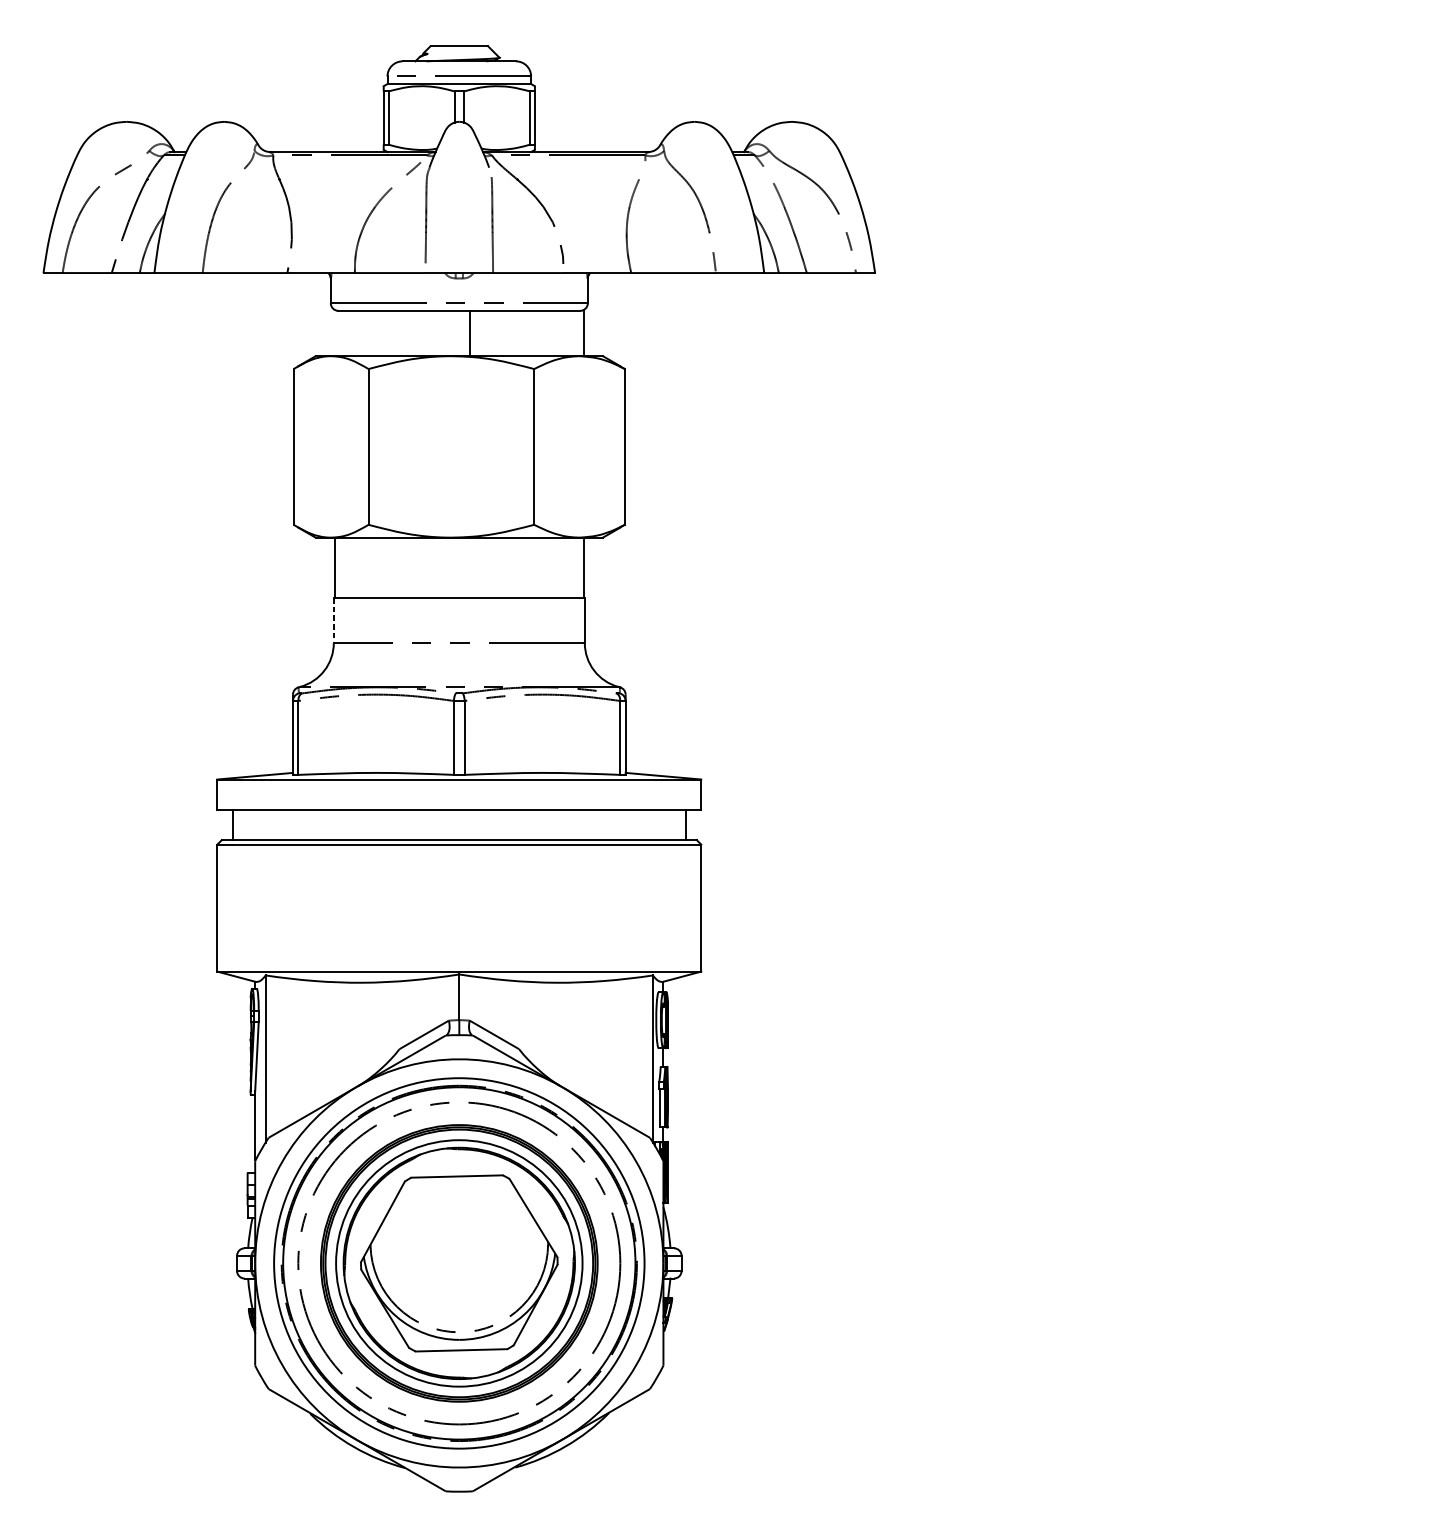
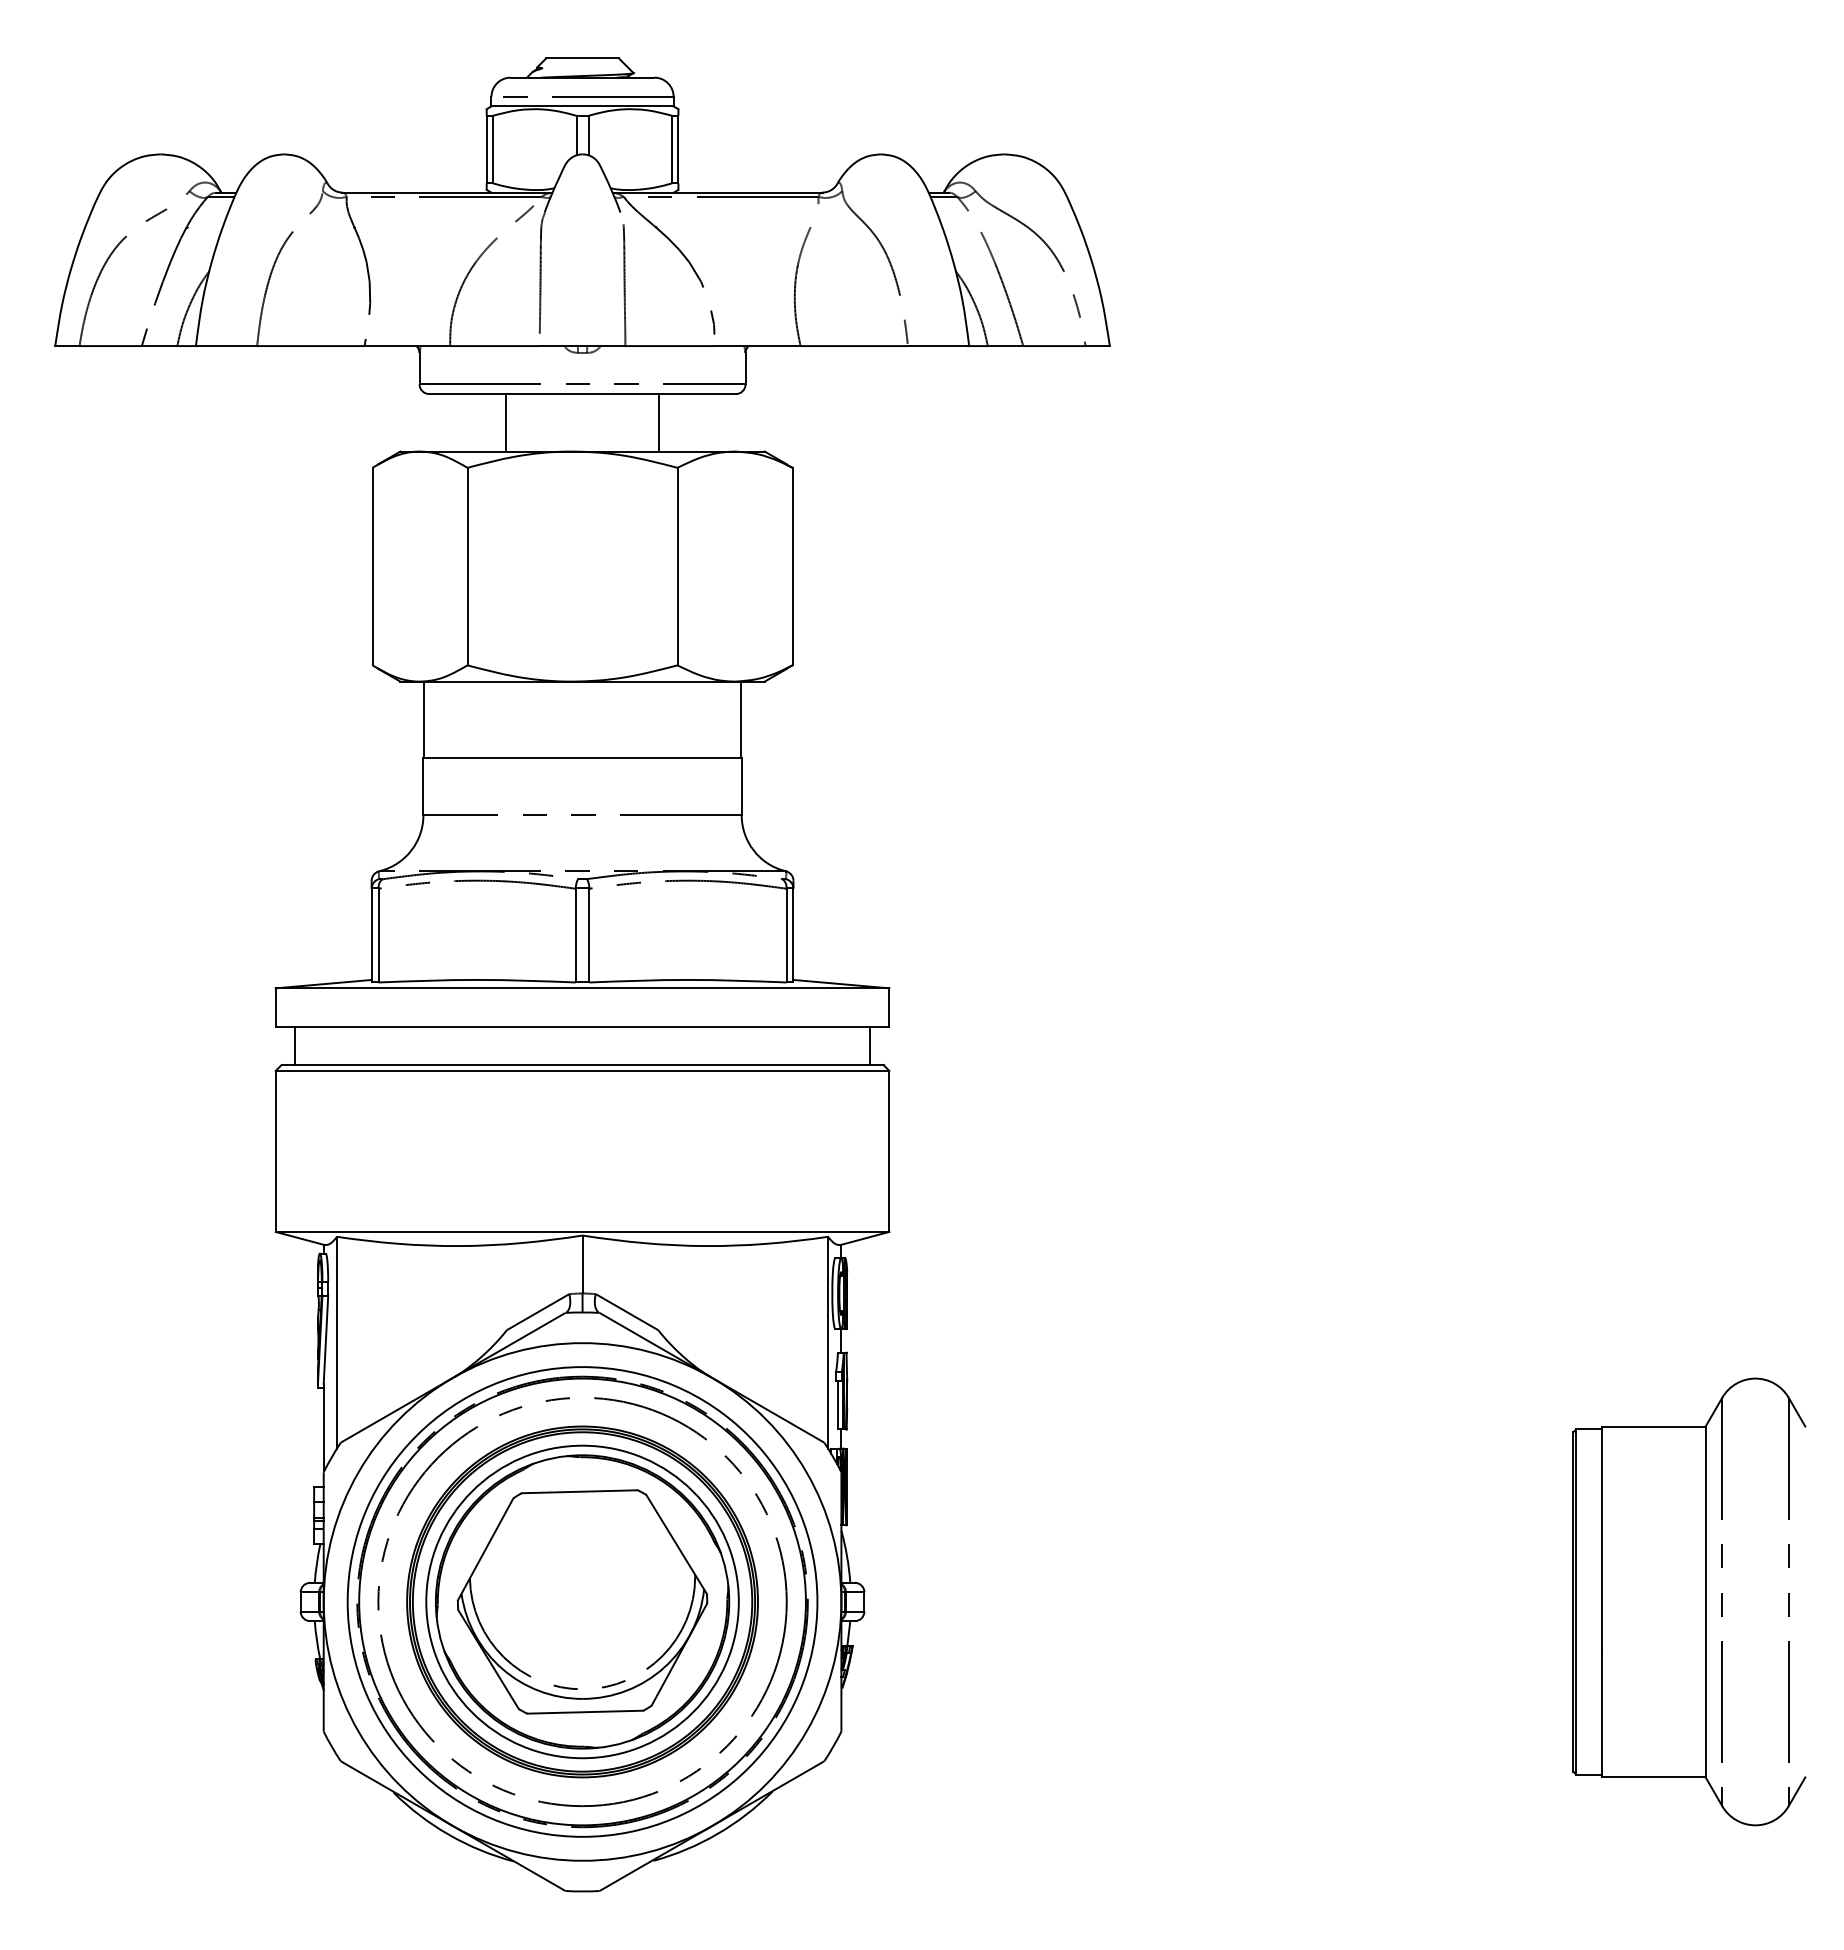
line: (469, 333) -> (505, 422), moved
line: (584, 333) -> (659, 422), moved
line: (333, 620) -> (423, 786), dashed -> solid
part: (1332, 1263) -> (1689, 1601), added

